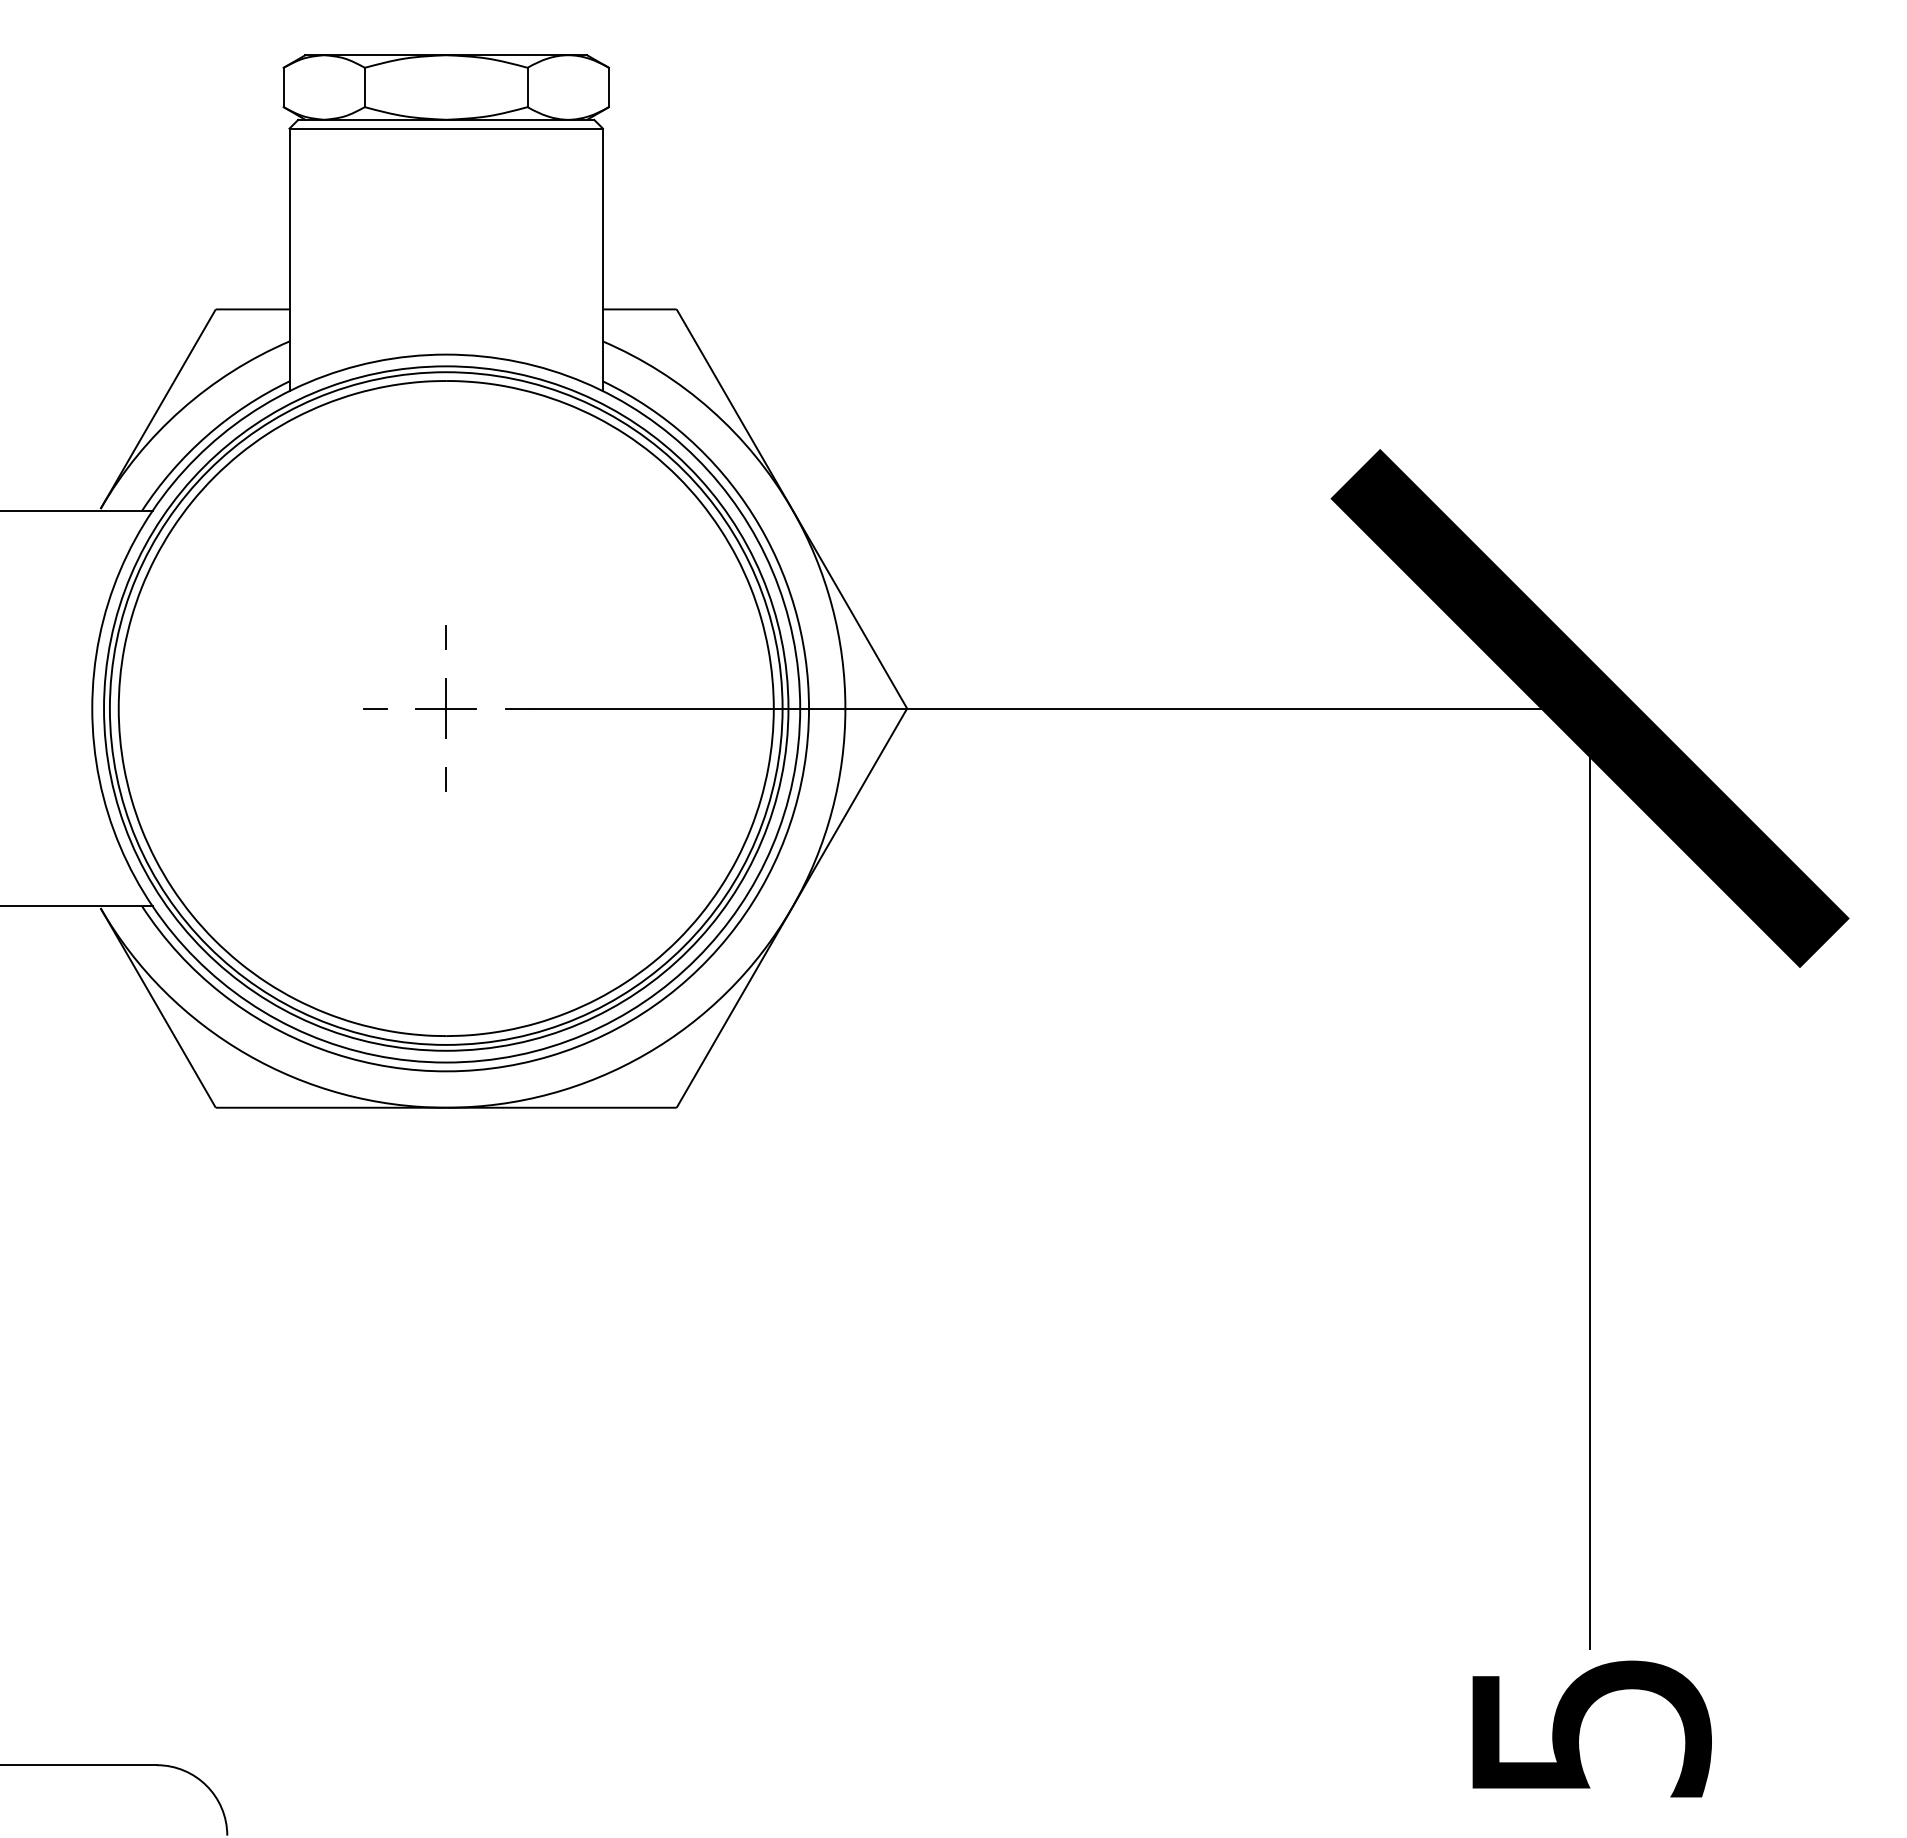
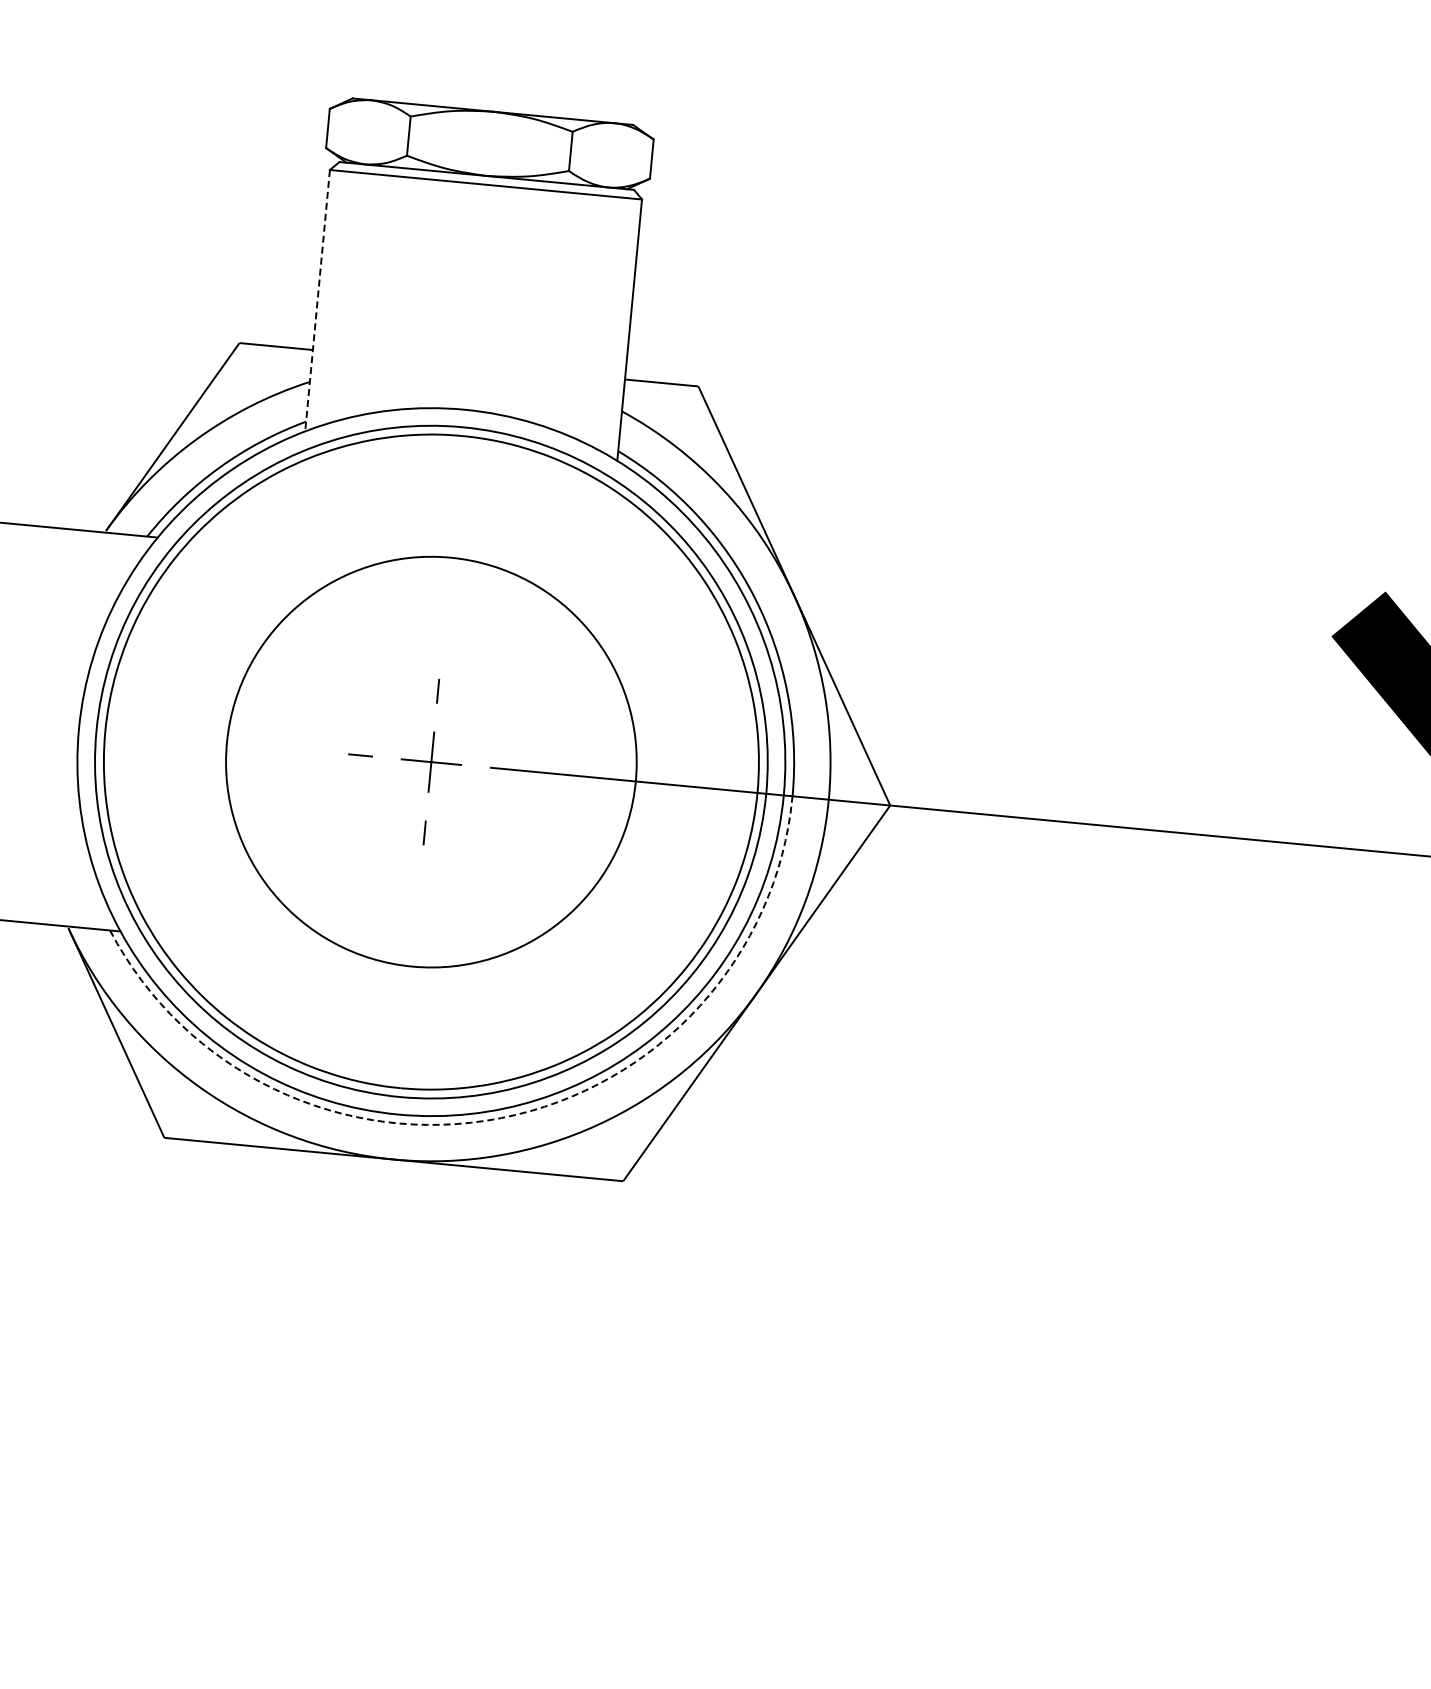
line: (289, 260) -> (317, 301), solid -> dashed
circle: (446, 708) -> (431, 762), size x0.6
arc: (549, 1056) -> (501, 1118), solid -> dashed

